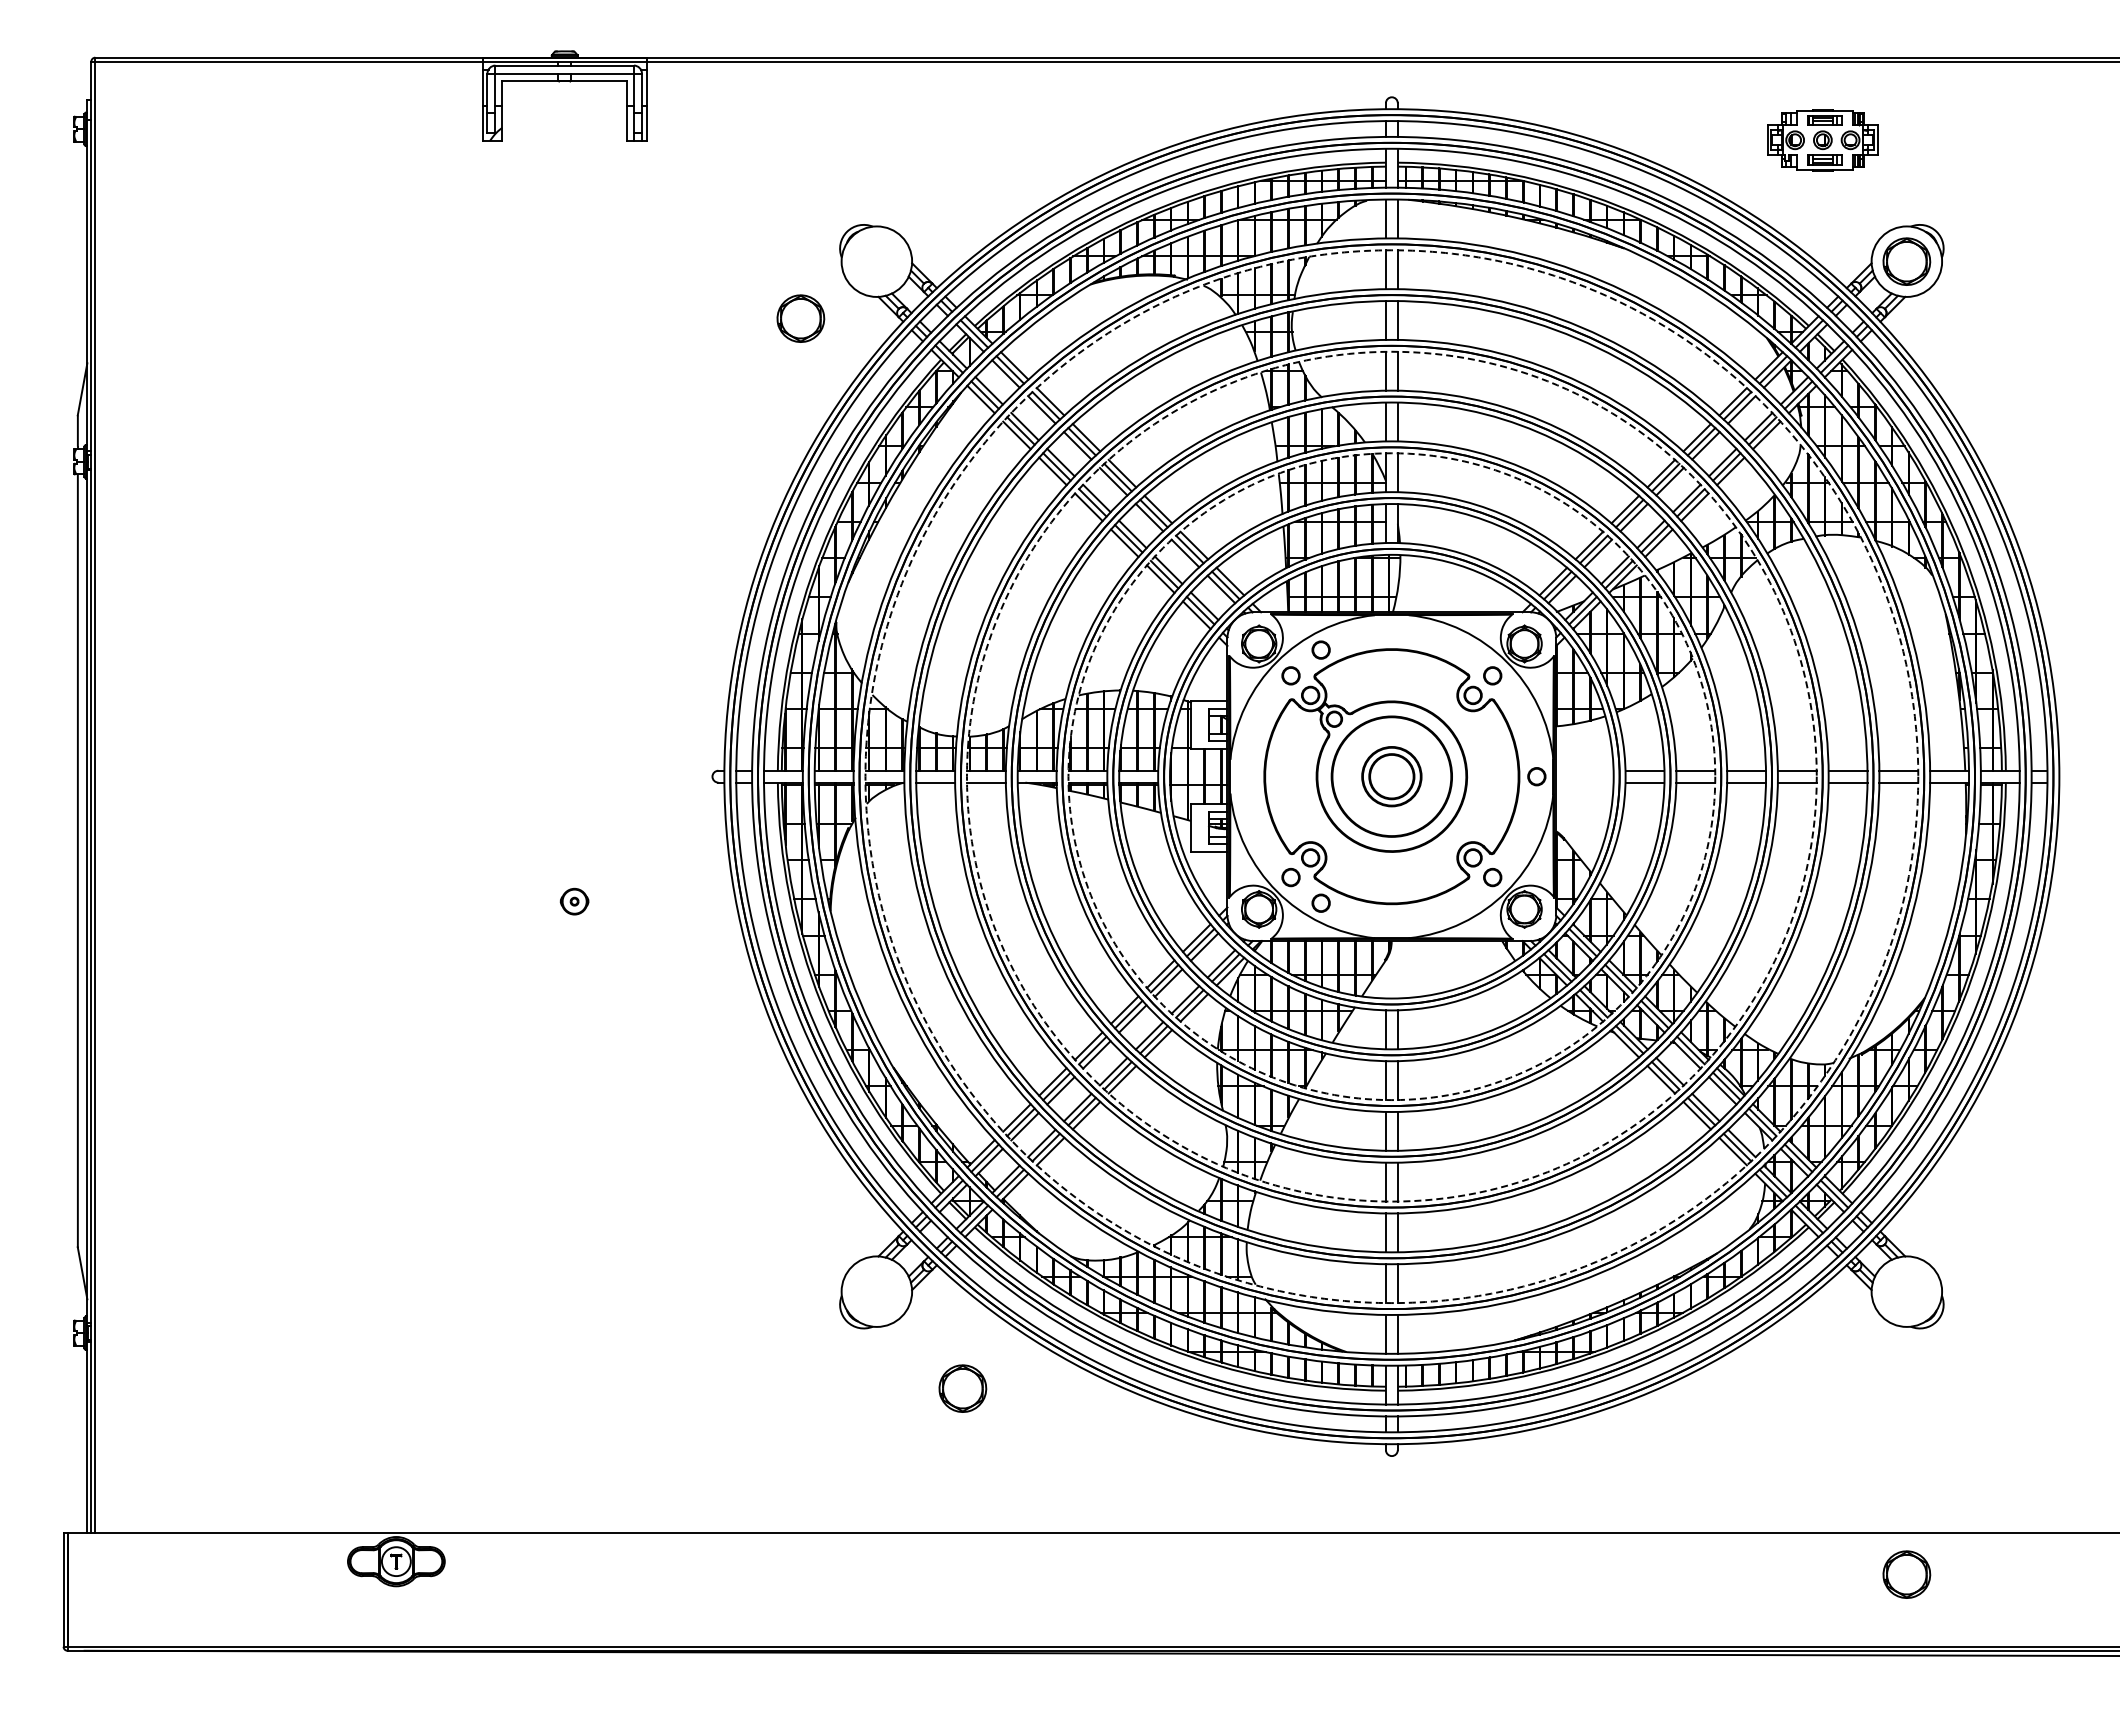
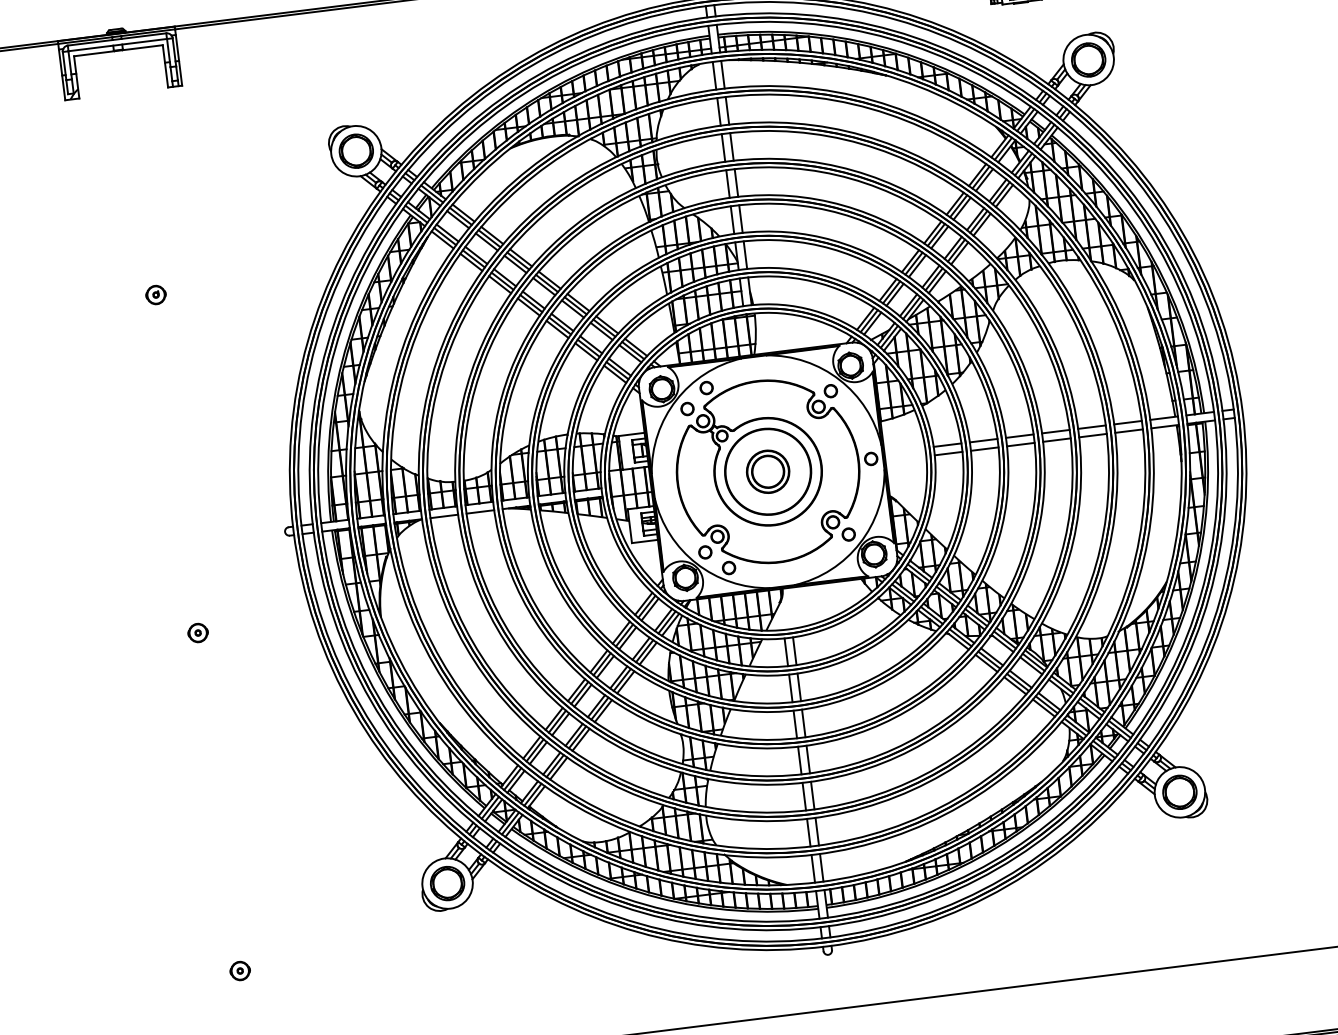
part: (800, 318) -> (356, 151), moved
part: (574, 426) -> (155, 295), added
circle: (1391, 776) -> (767, 471), dashed -> solid
circle: (1391, 776) -> (767, 471), dashed -> solid
circle: (1391, 776) -> (767, 471), dashed -> solid
part: (574, 1376) -> (240, 970), added
part: (962, 1388) -> (447, 883), moved
part: (1906, 1574) -> (1179, 792), moved

